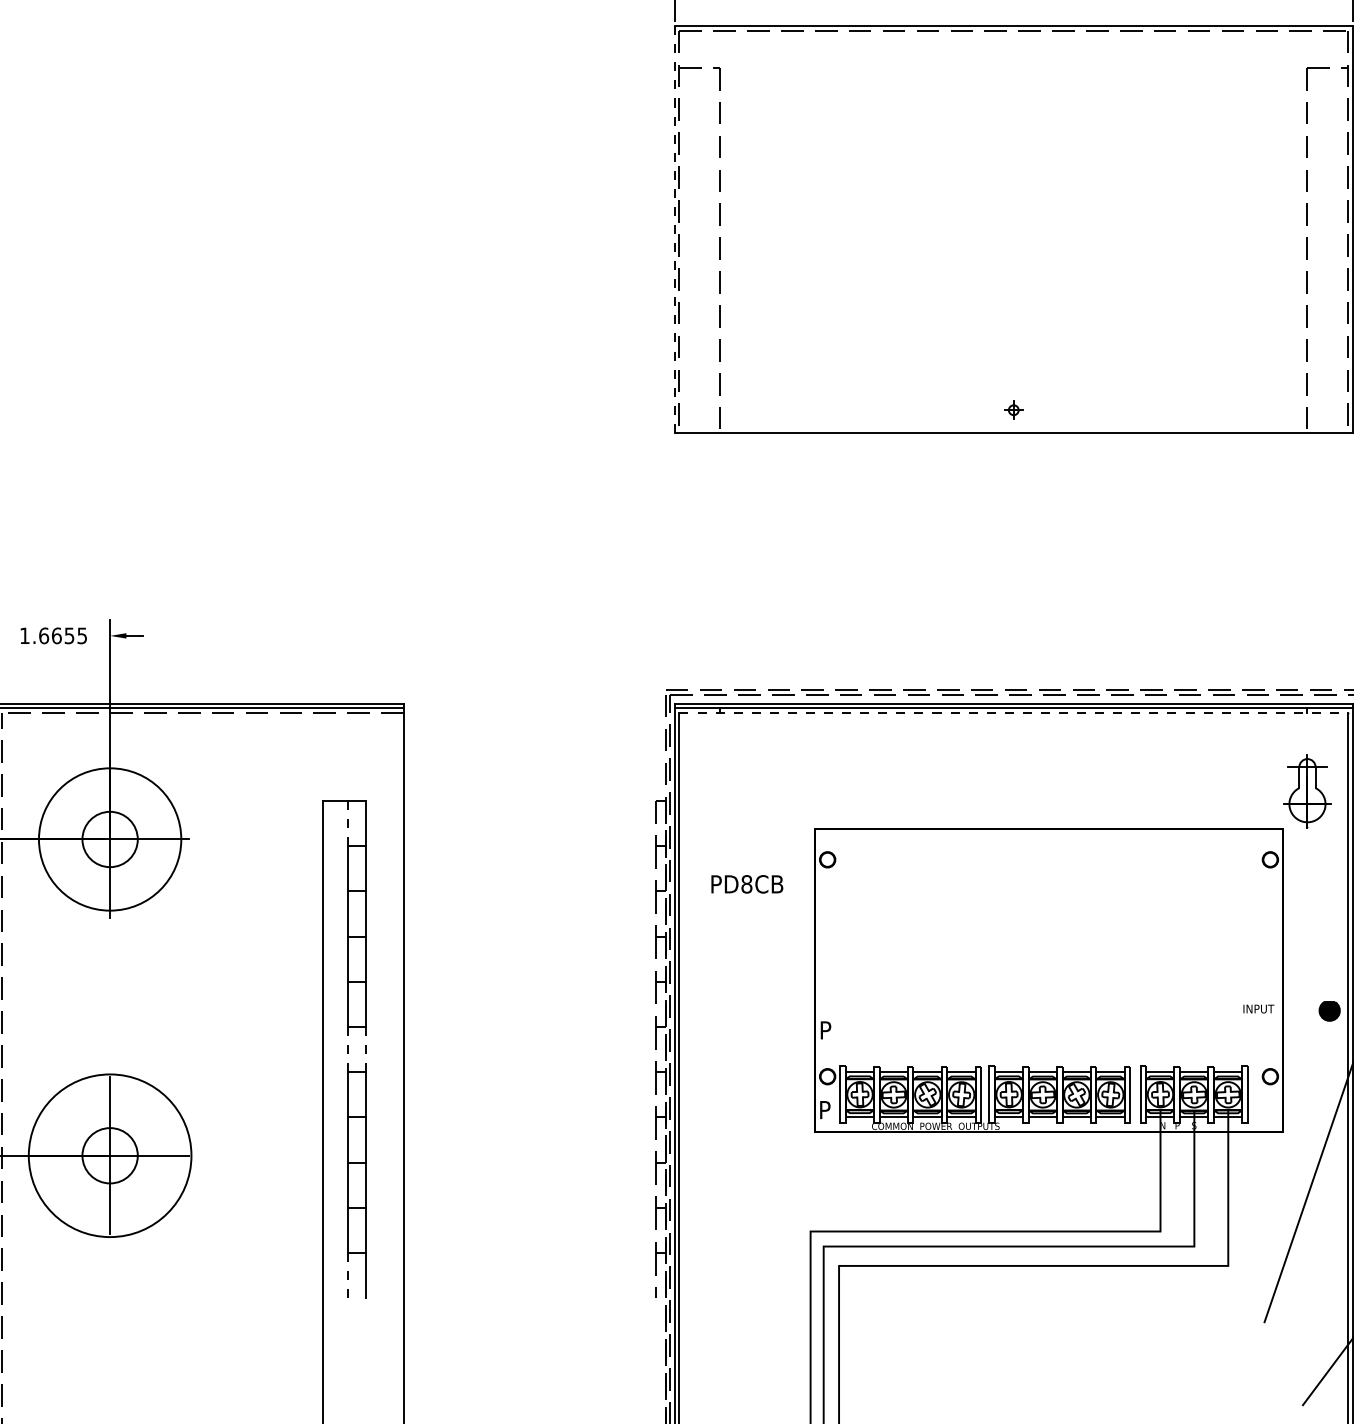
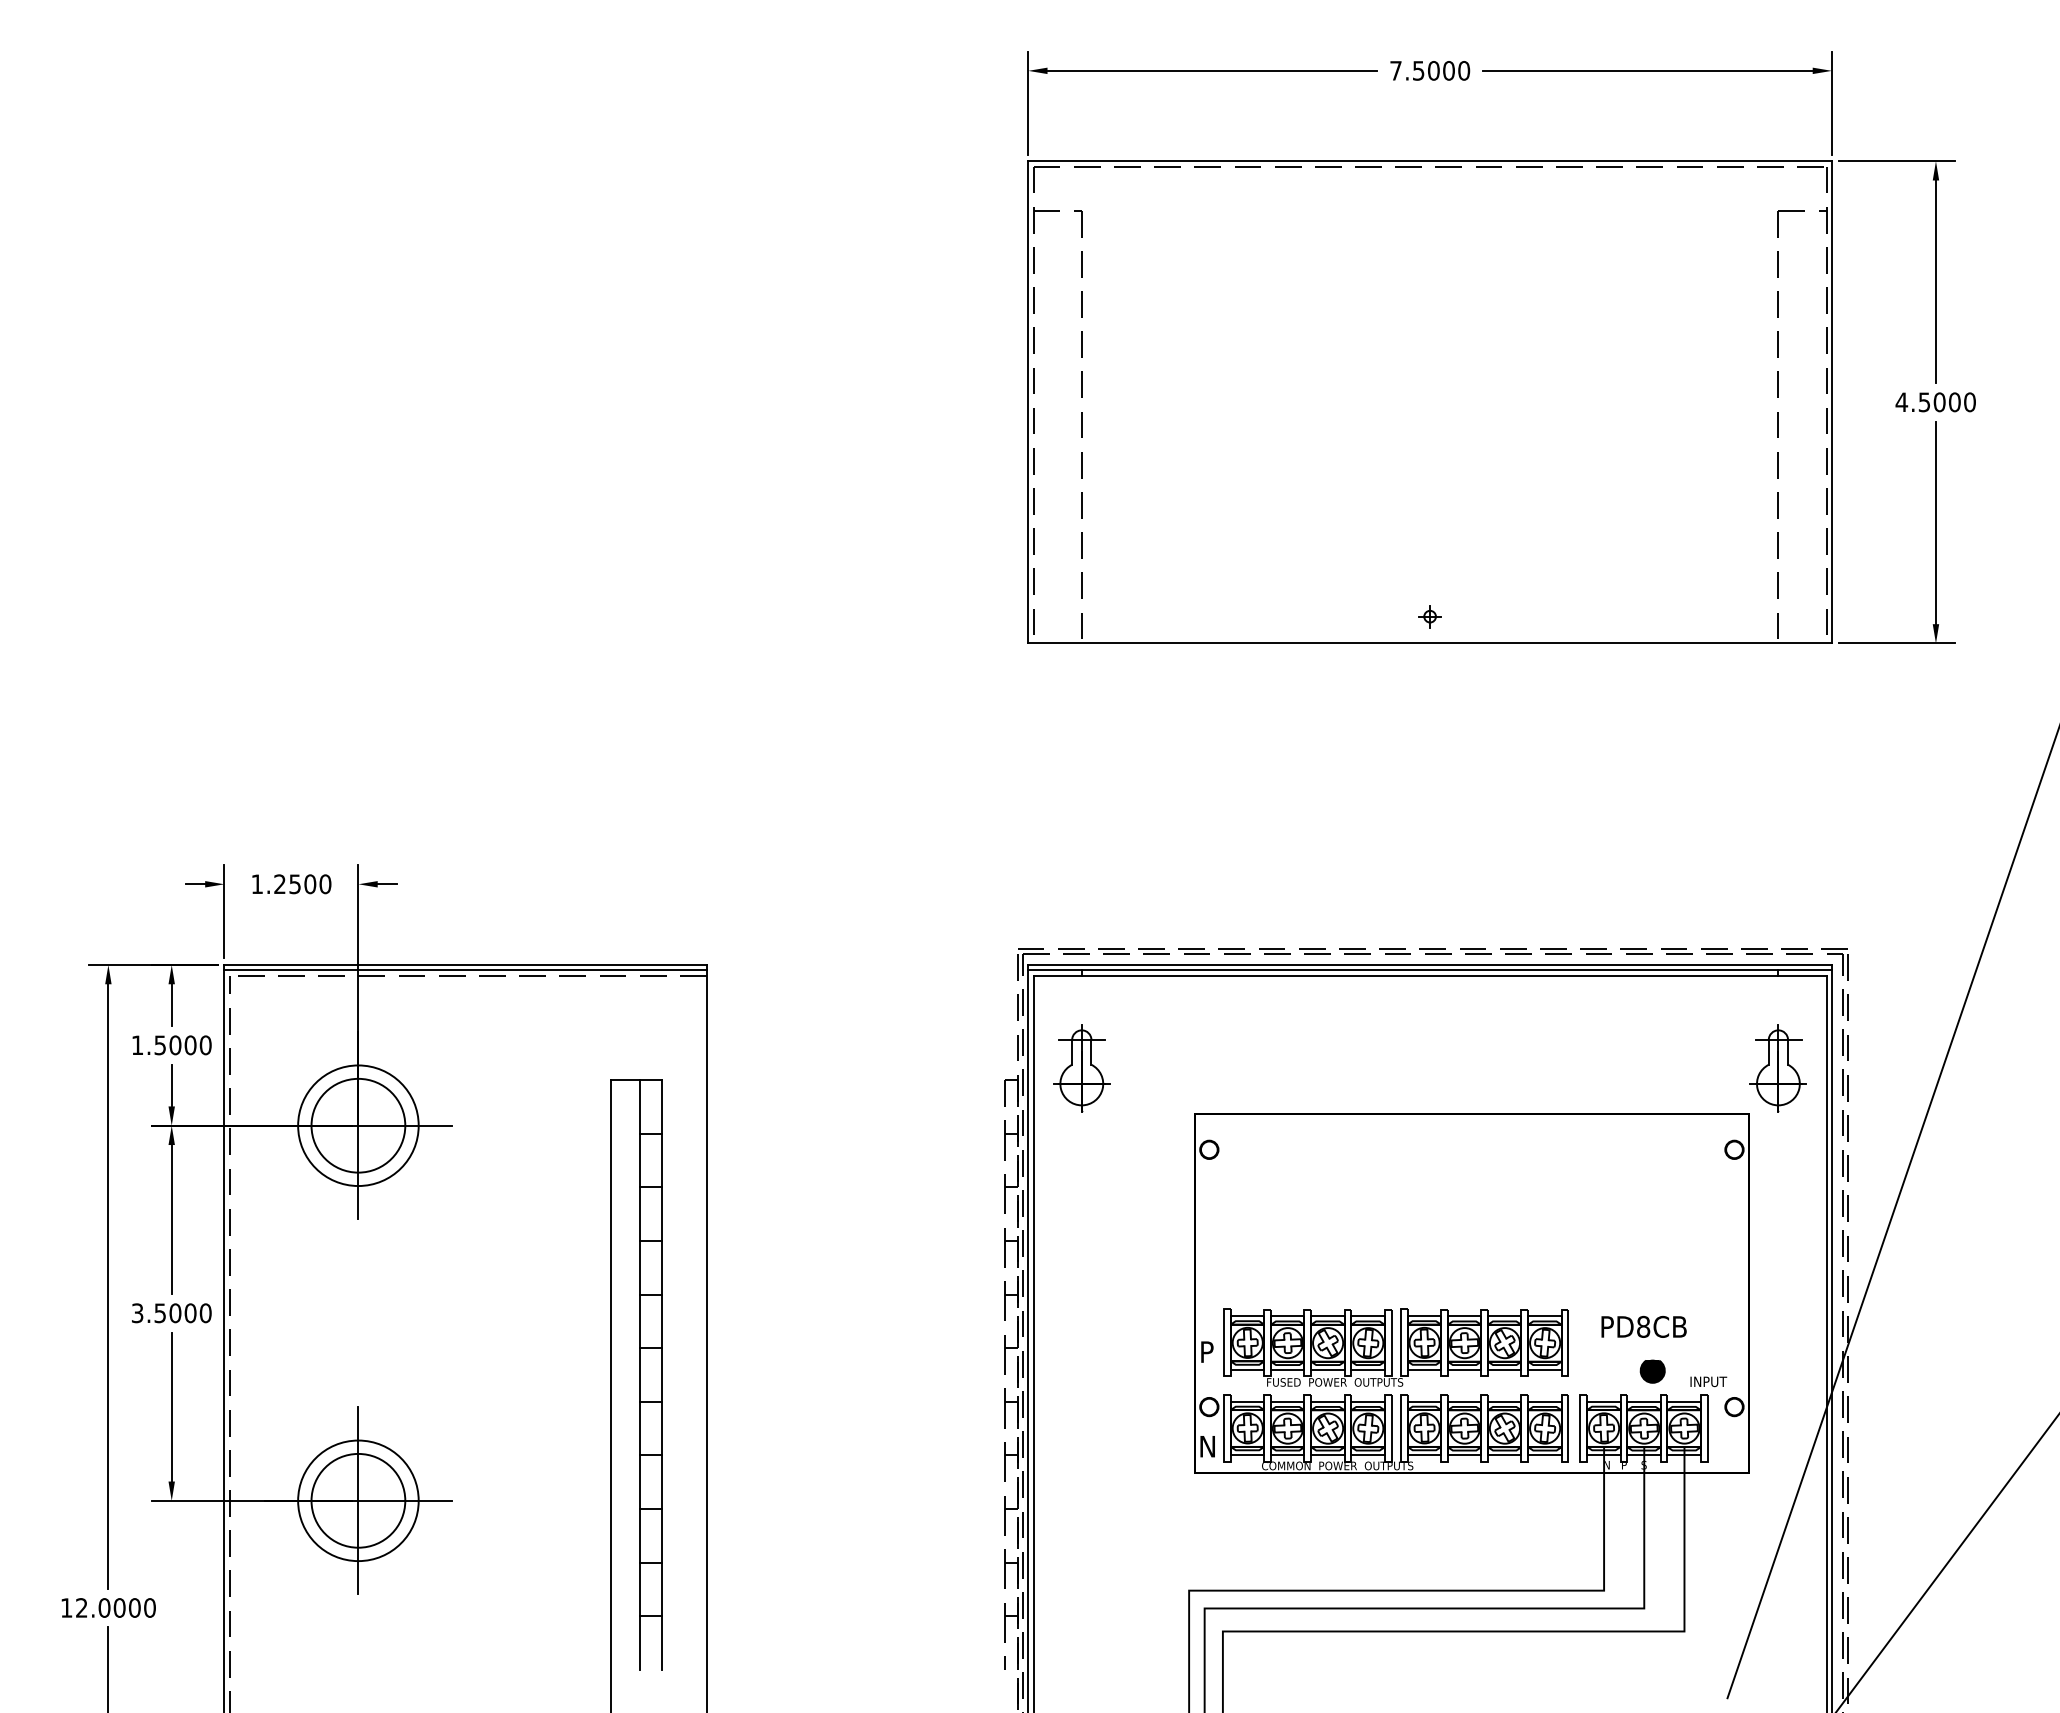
line: (675, 229) -> (1028, 402), dashed -> solid
text: (62, 636) -> (302, 884), 1.6655 -> 1.2500
line: (1014, 712) -> (1430, 975), dashed -> solid
part: (719, 791) -> (1081, 1068), added
line: (347, 824) -> (640, 1107), dashed -> solid
circle: (110, 839) -> (358, 1125), size x0.71
circle: (110, 839) -> (358, 1125), size x1.43
text: (746, 883) -> (1643, 1326), moved
text: (1258, 1008) -> (1708, 1381), moved
part: (1329, 1011) -> (1652, 1371), moved
part: (984, 1026) -> (1395, 1347), added
line: (347, 1049) -> (640, 1374), dashed -> solid
line: (365, 1049) -> (661, 1374), dashed -> solid
text: (826, 1109) -> (1208, 1446), P -> N
circle: (110, 1155) -> (358, 1500), size x0.62
circle: (110, 1155) -> (358, 1500), size x1.43
line: (347, 1275) -> (640, 1642), dashed -> solid

